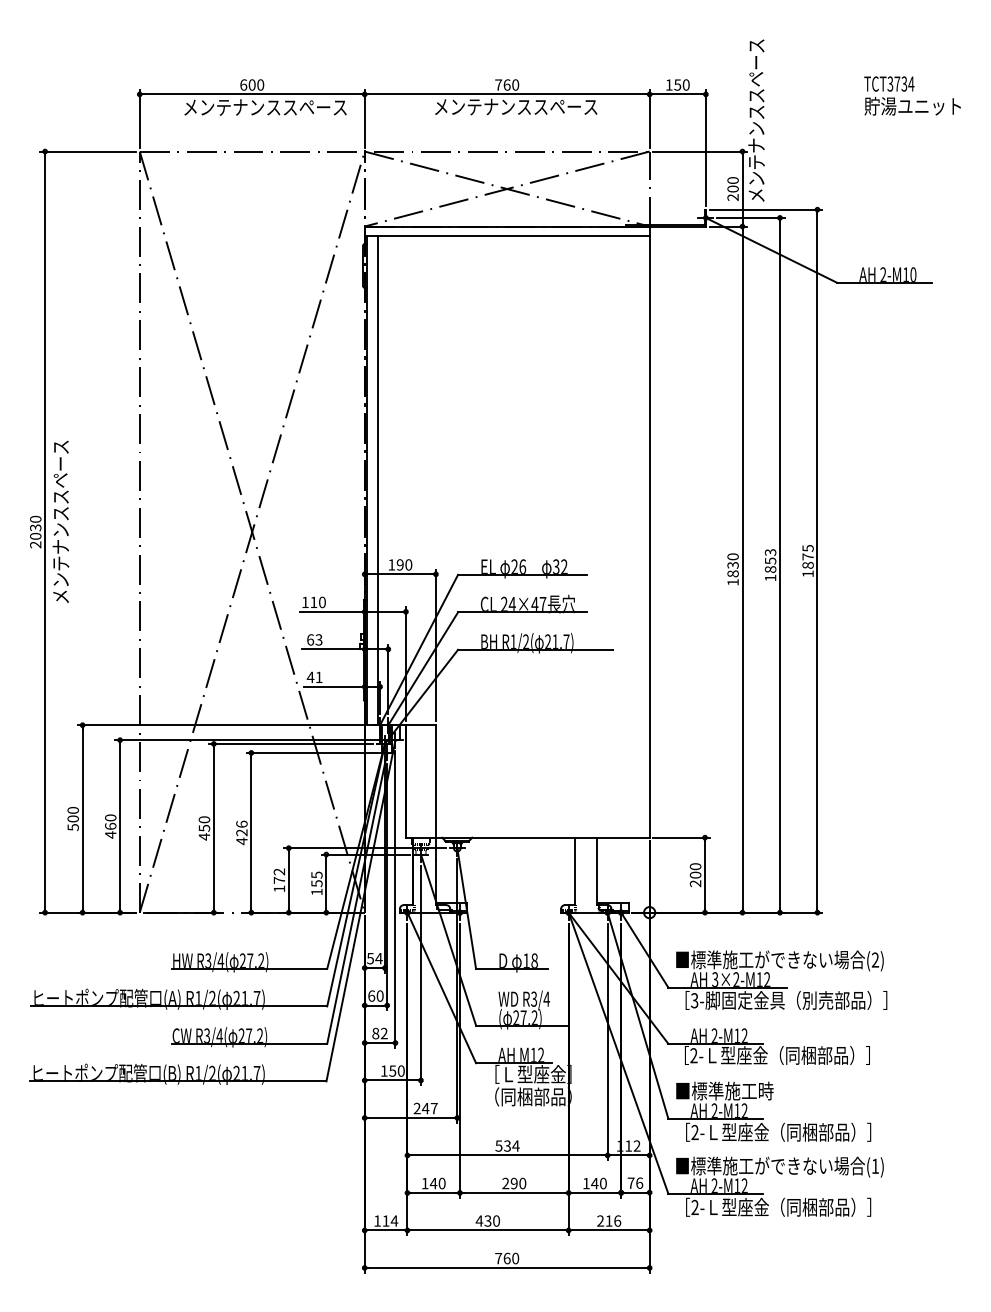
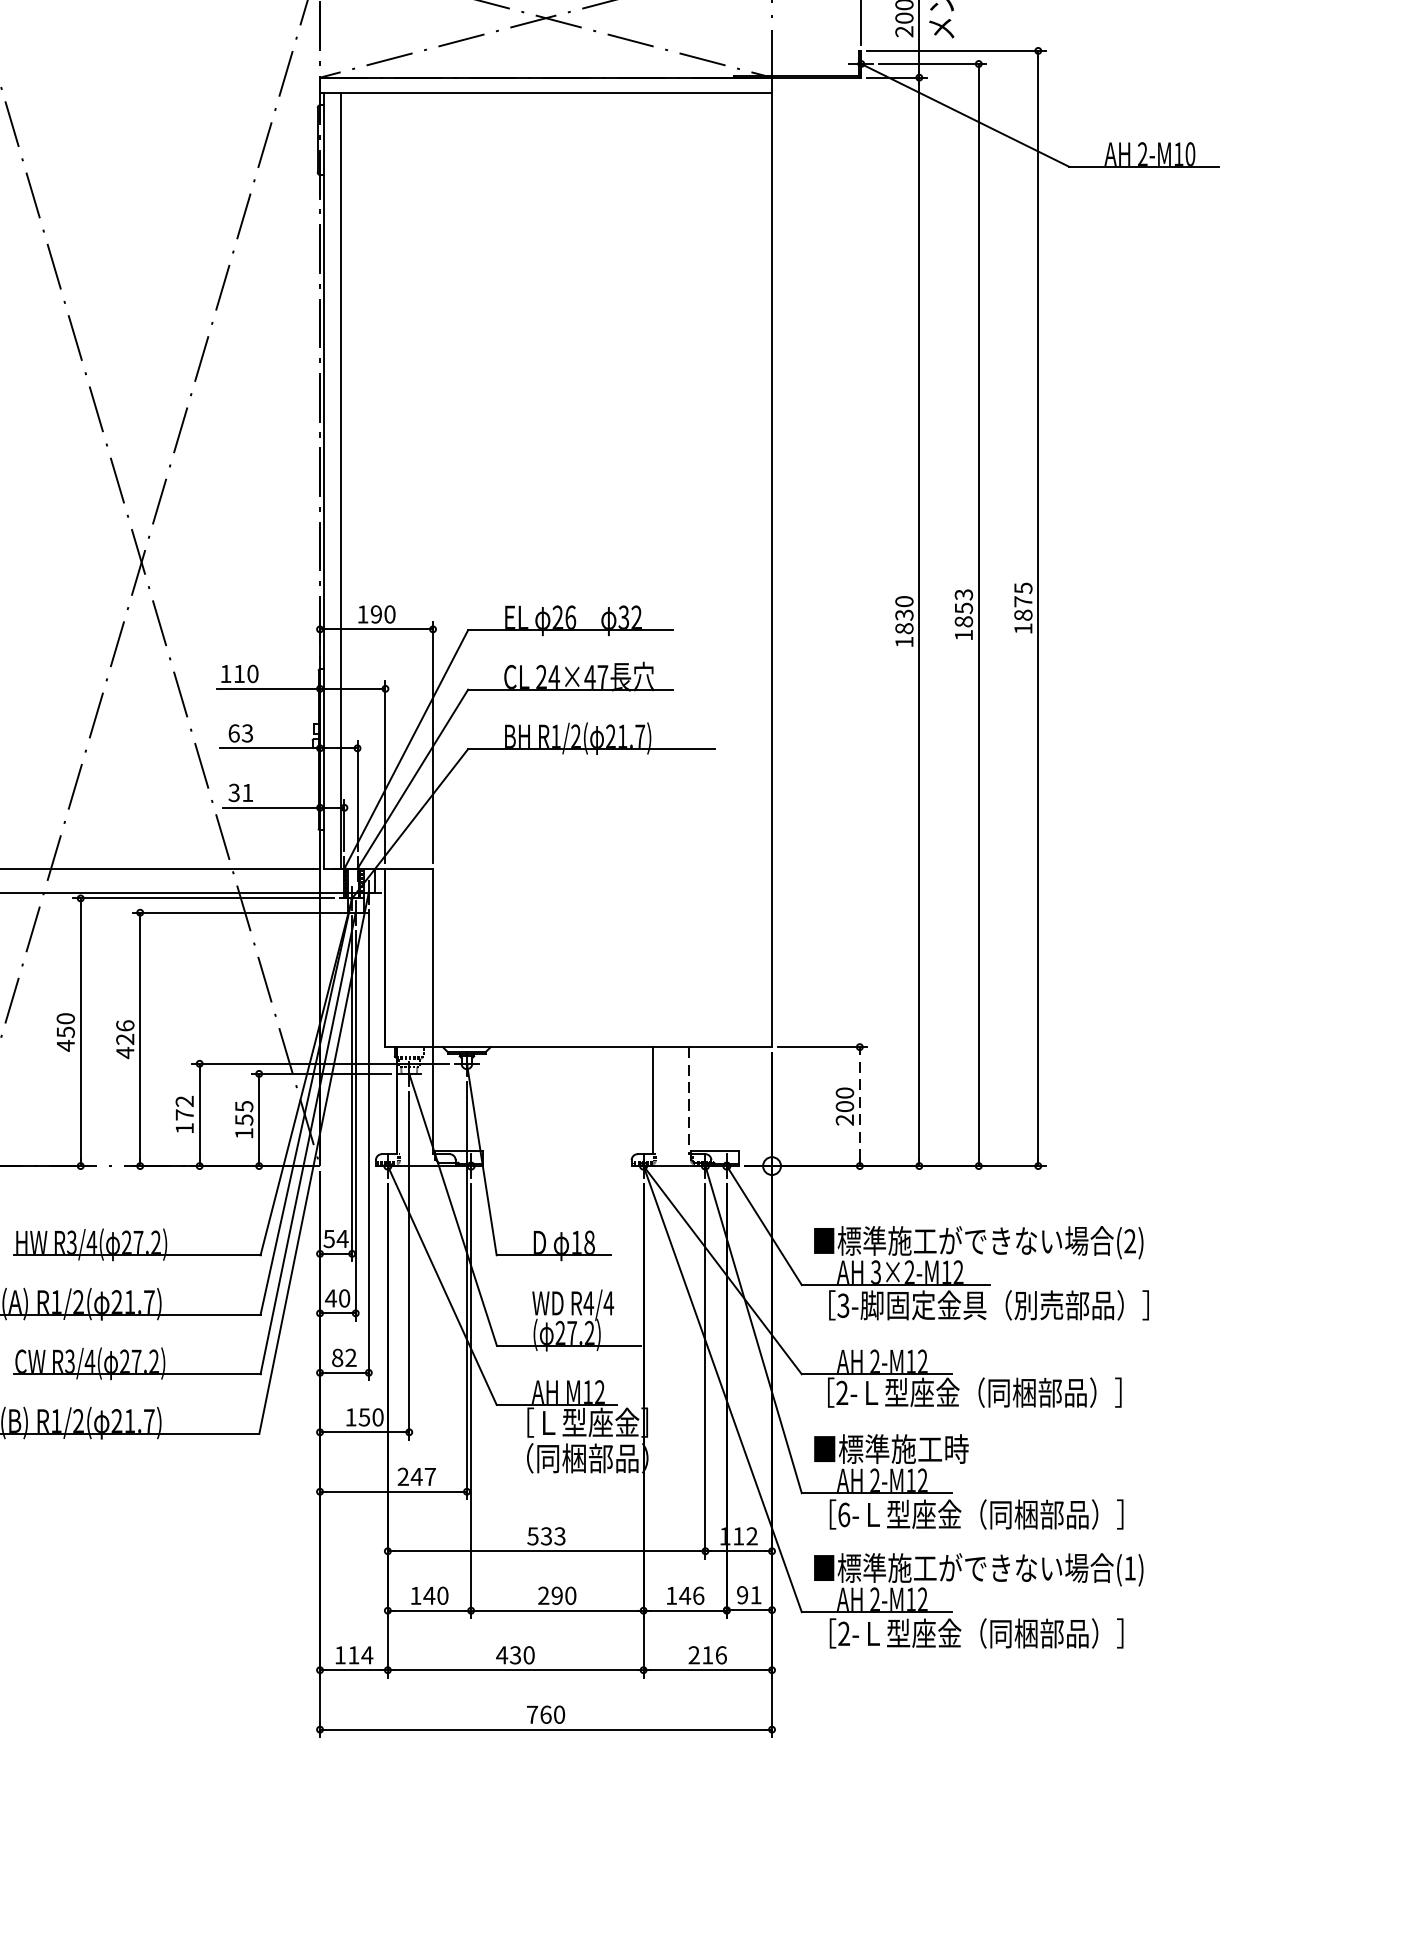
text: (310, 677) -> (234, 793), 41 -> 31
line: (596, 871) -> (687, 1100), solid -> dashed
line: (705, 875) -> (860, 1107), solid -> dashed
text: (371, 995) -> (330, 1297), 60 -> 40
text: (533, 998) -> (587, 1302), R3/4 -> R4/4
text: (694, 1132) -> (843, 1514), 2- -> 6-
text: (515, 1145) -> (559, 1535), 534 -> 533
text: (635, 1182) -> (749, 1594), 76 -> 91
text: (603, 1183) -> (698, 1595), 140 -> 146

